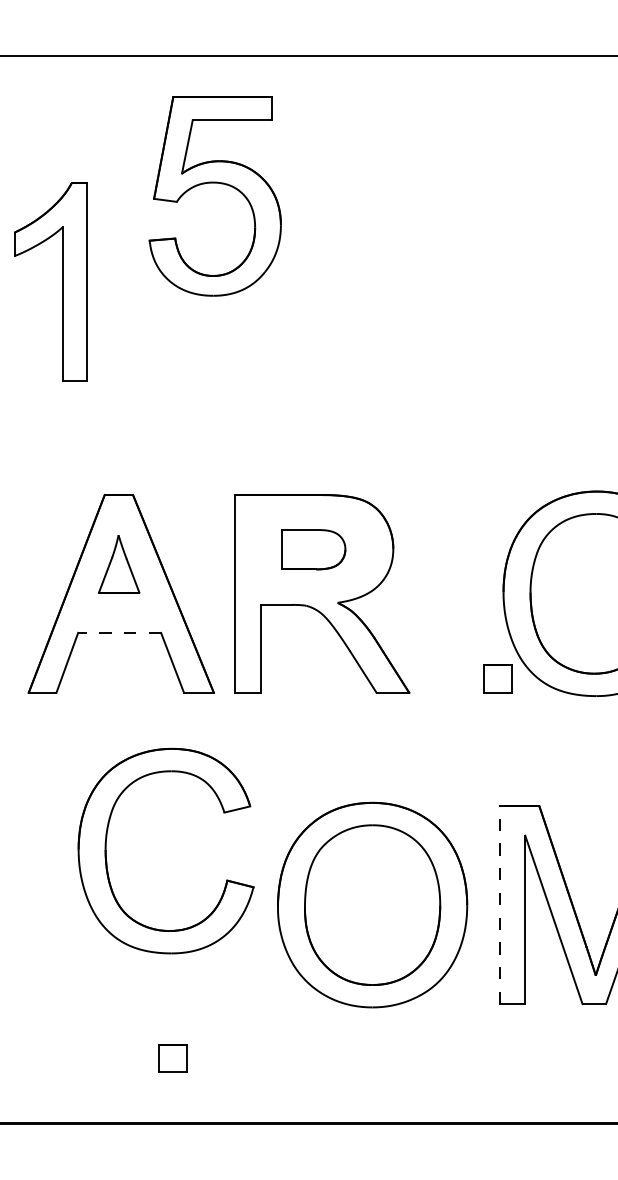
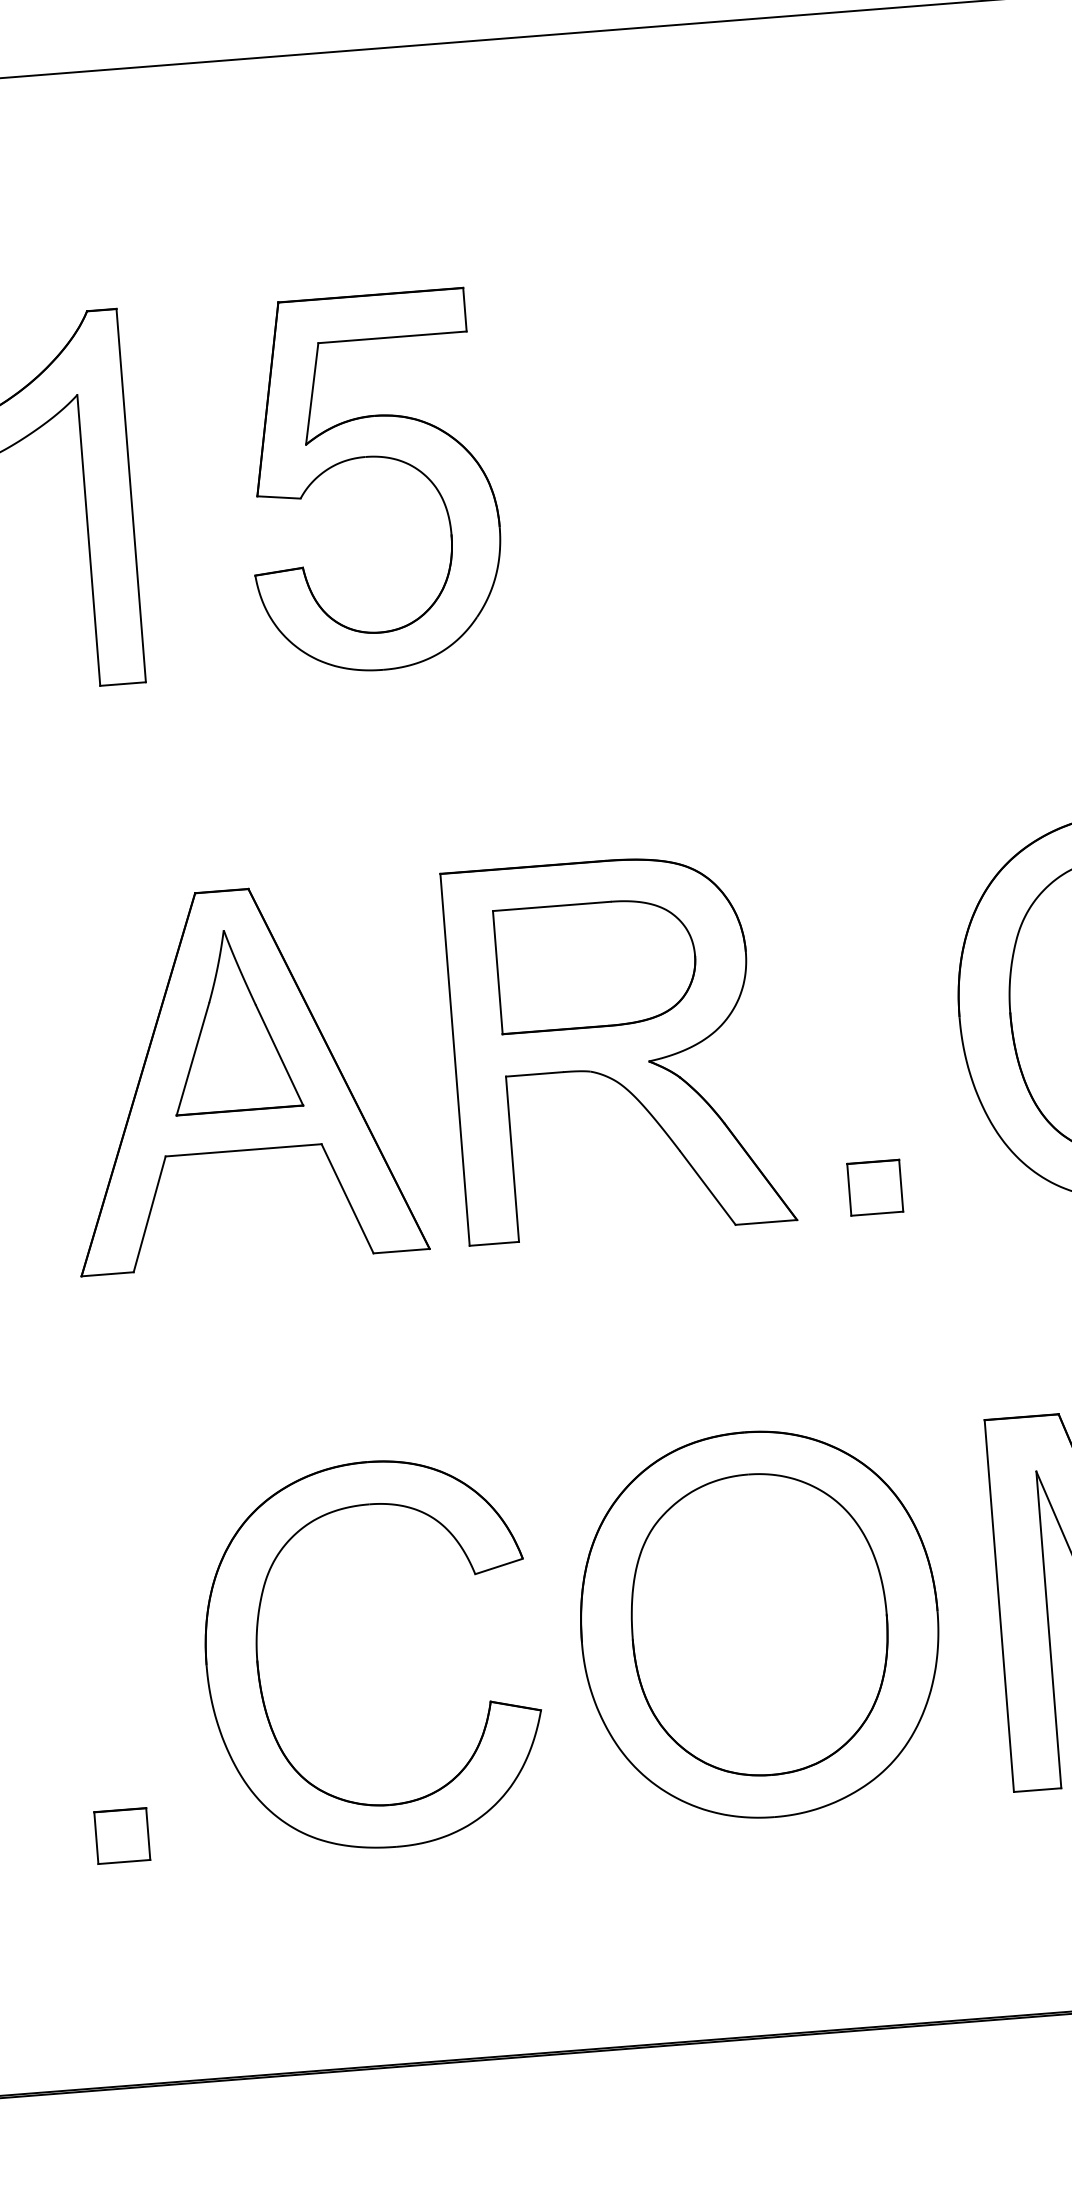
part: (214, 183) -> (368, 458), moved
part: (313, 549) -> (595, 964), size x1.67
part: (118, 563) -> (231, 1019), size x1.67
line: (119, 632) -> (243, 1149), dashed -> solid
part: (497, 678) -> (874, 1186), moved
part: (106, 850) -> (259, 1662), moved
line: (500, 905) -> (1000, 1606), dashed -> solid
part: (172, 1058) -> (121, 1836), moved

